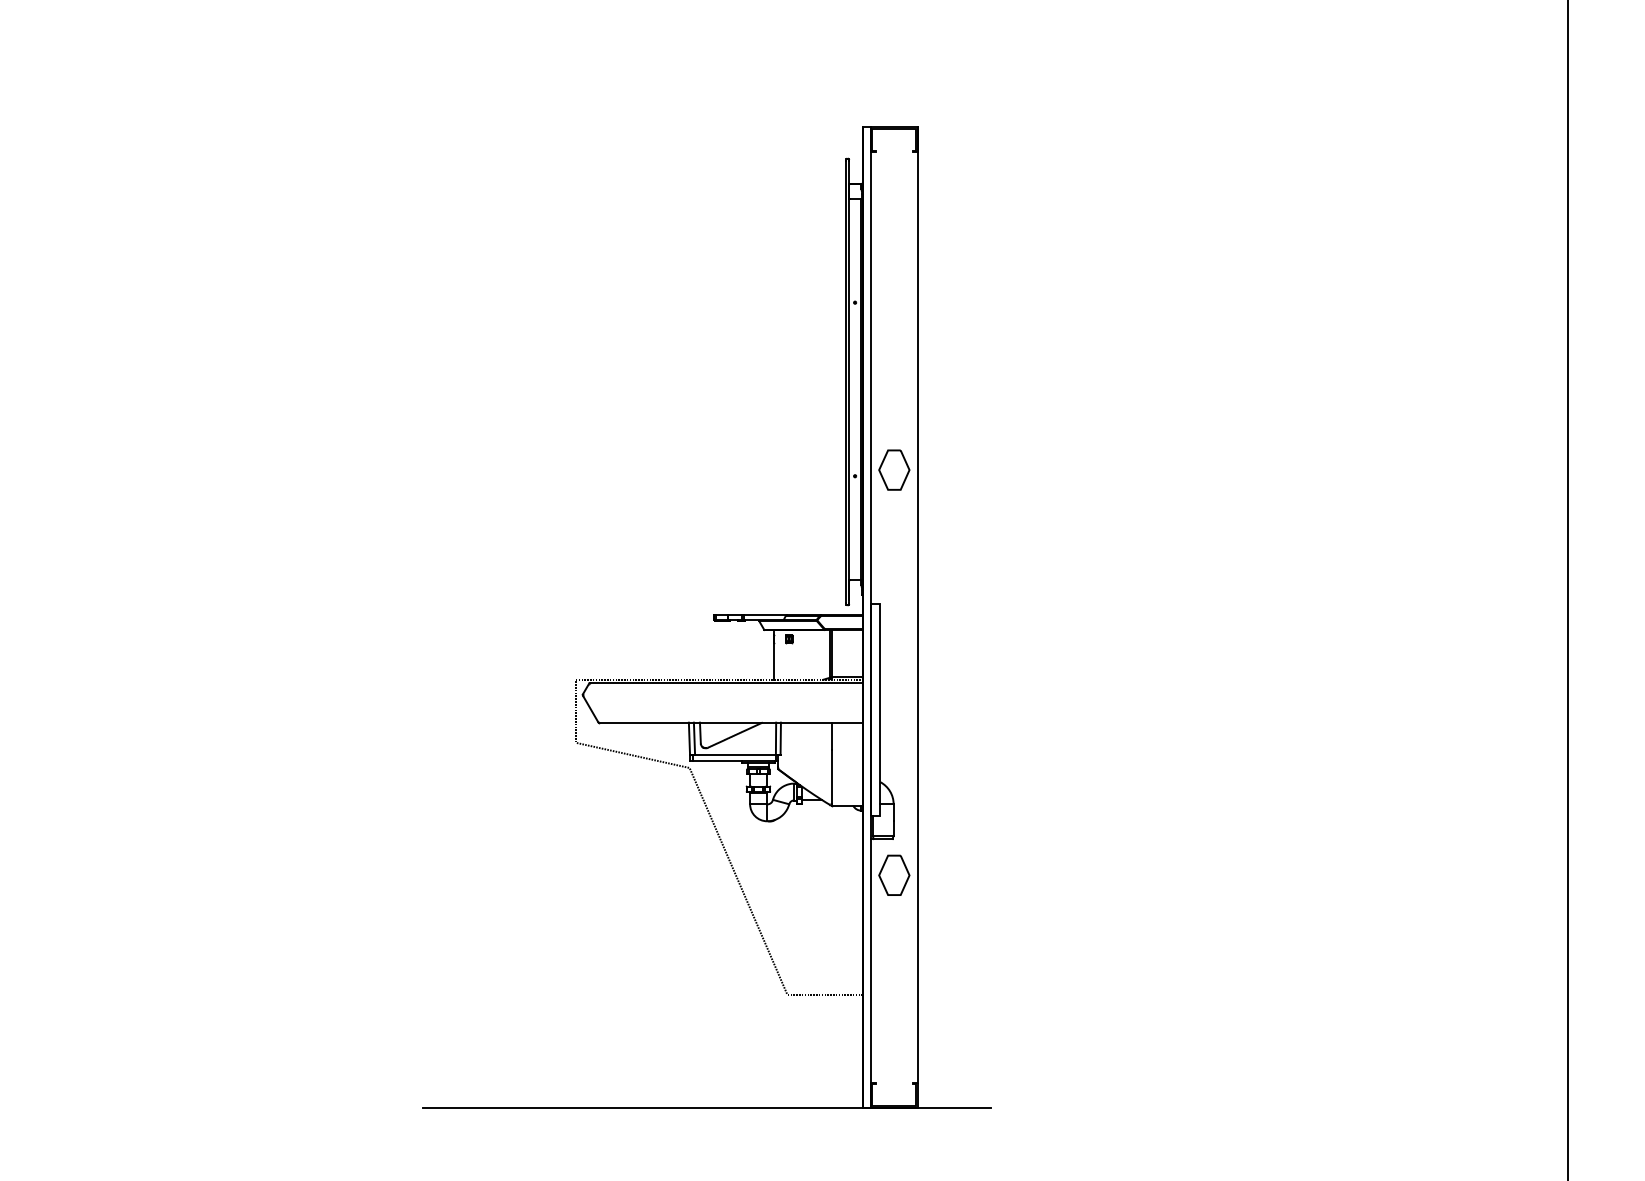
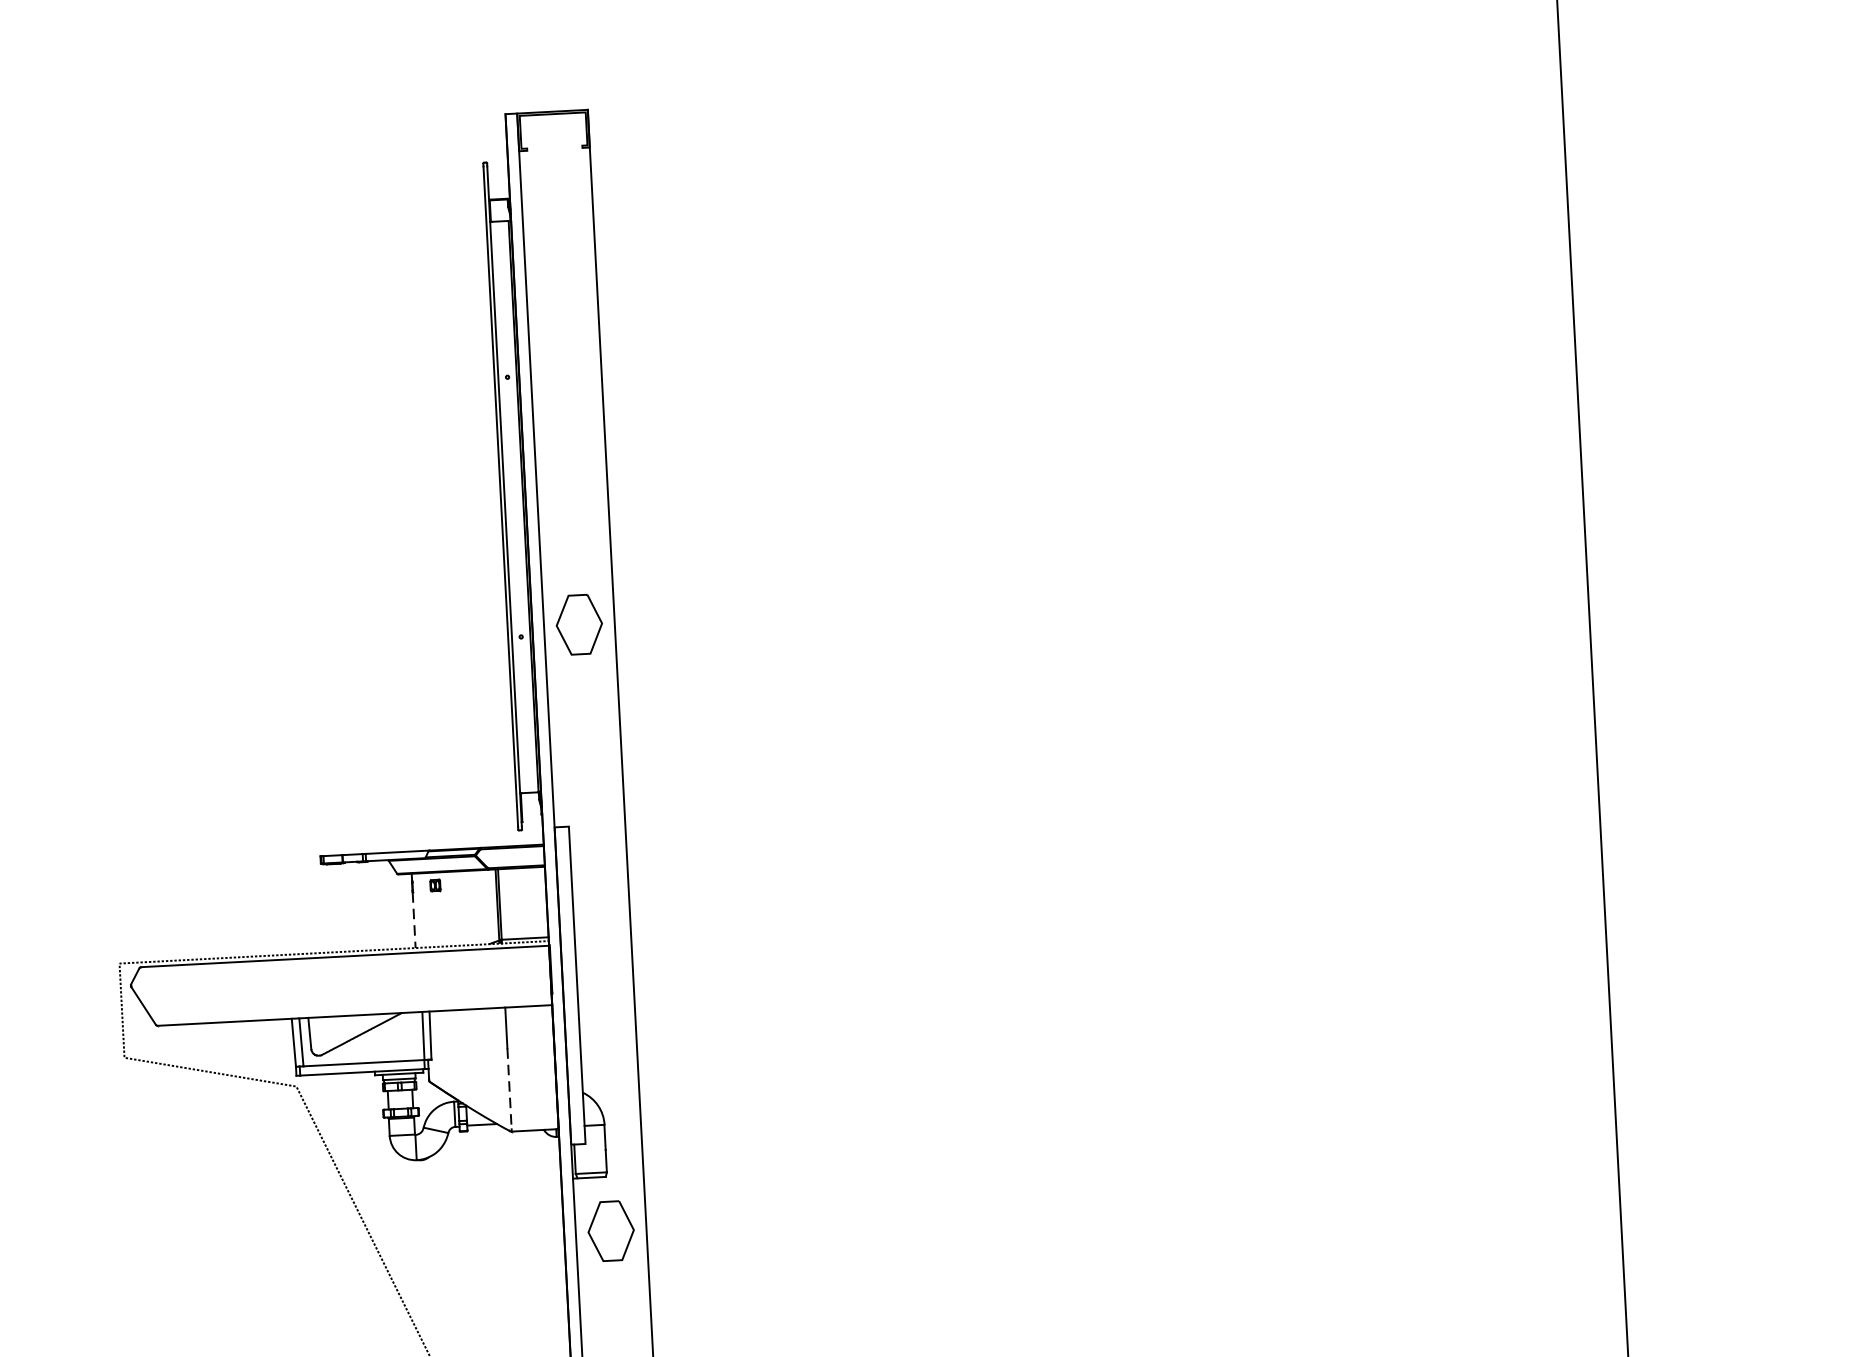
line: (773, 661) -> (413, 920), solid -> dashed
line: (831, 777) -> (509, 1089), solid -> dashed

